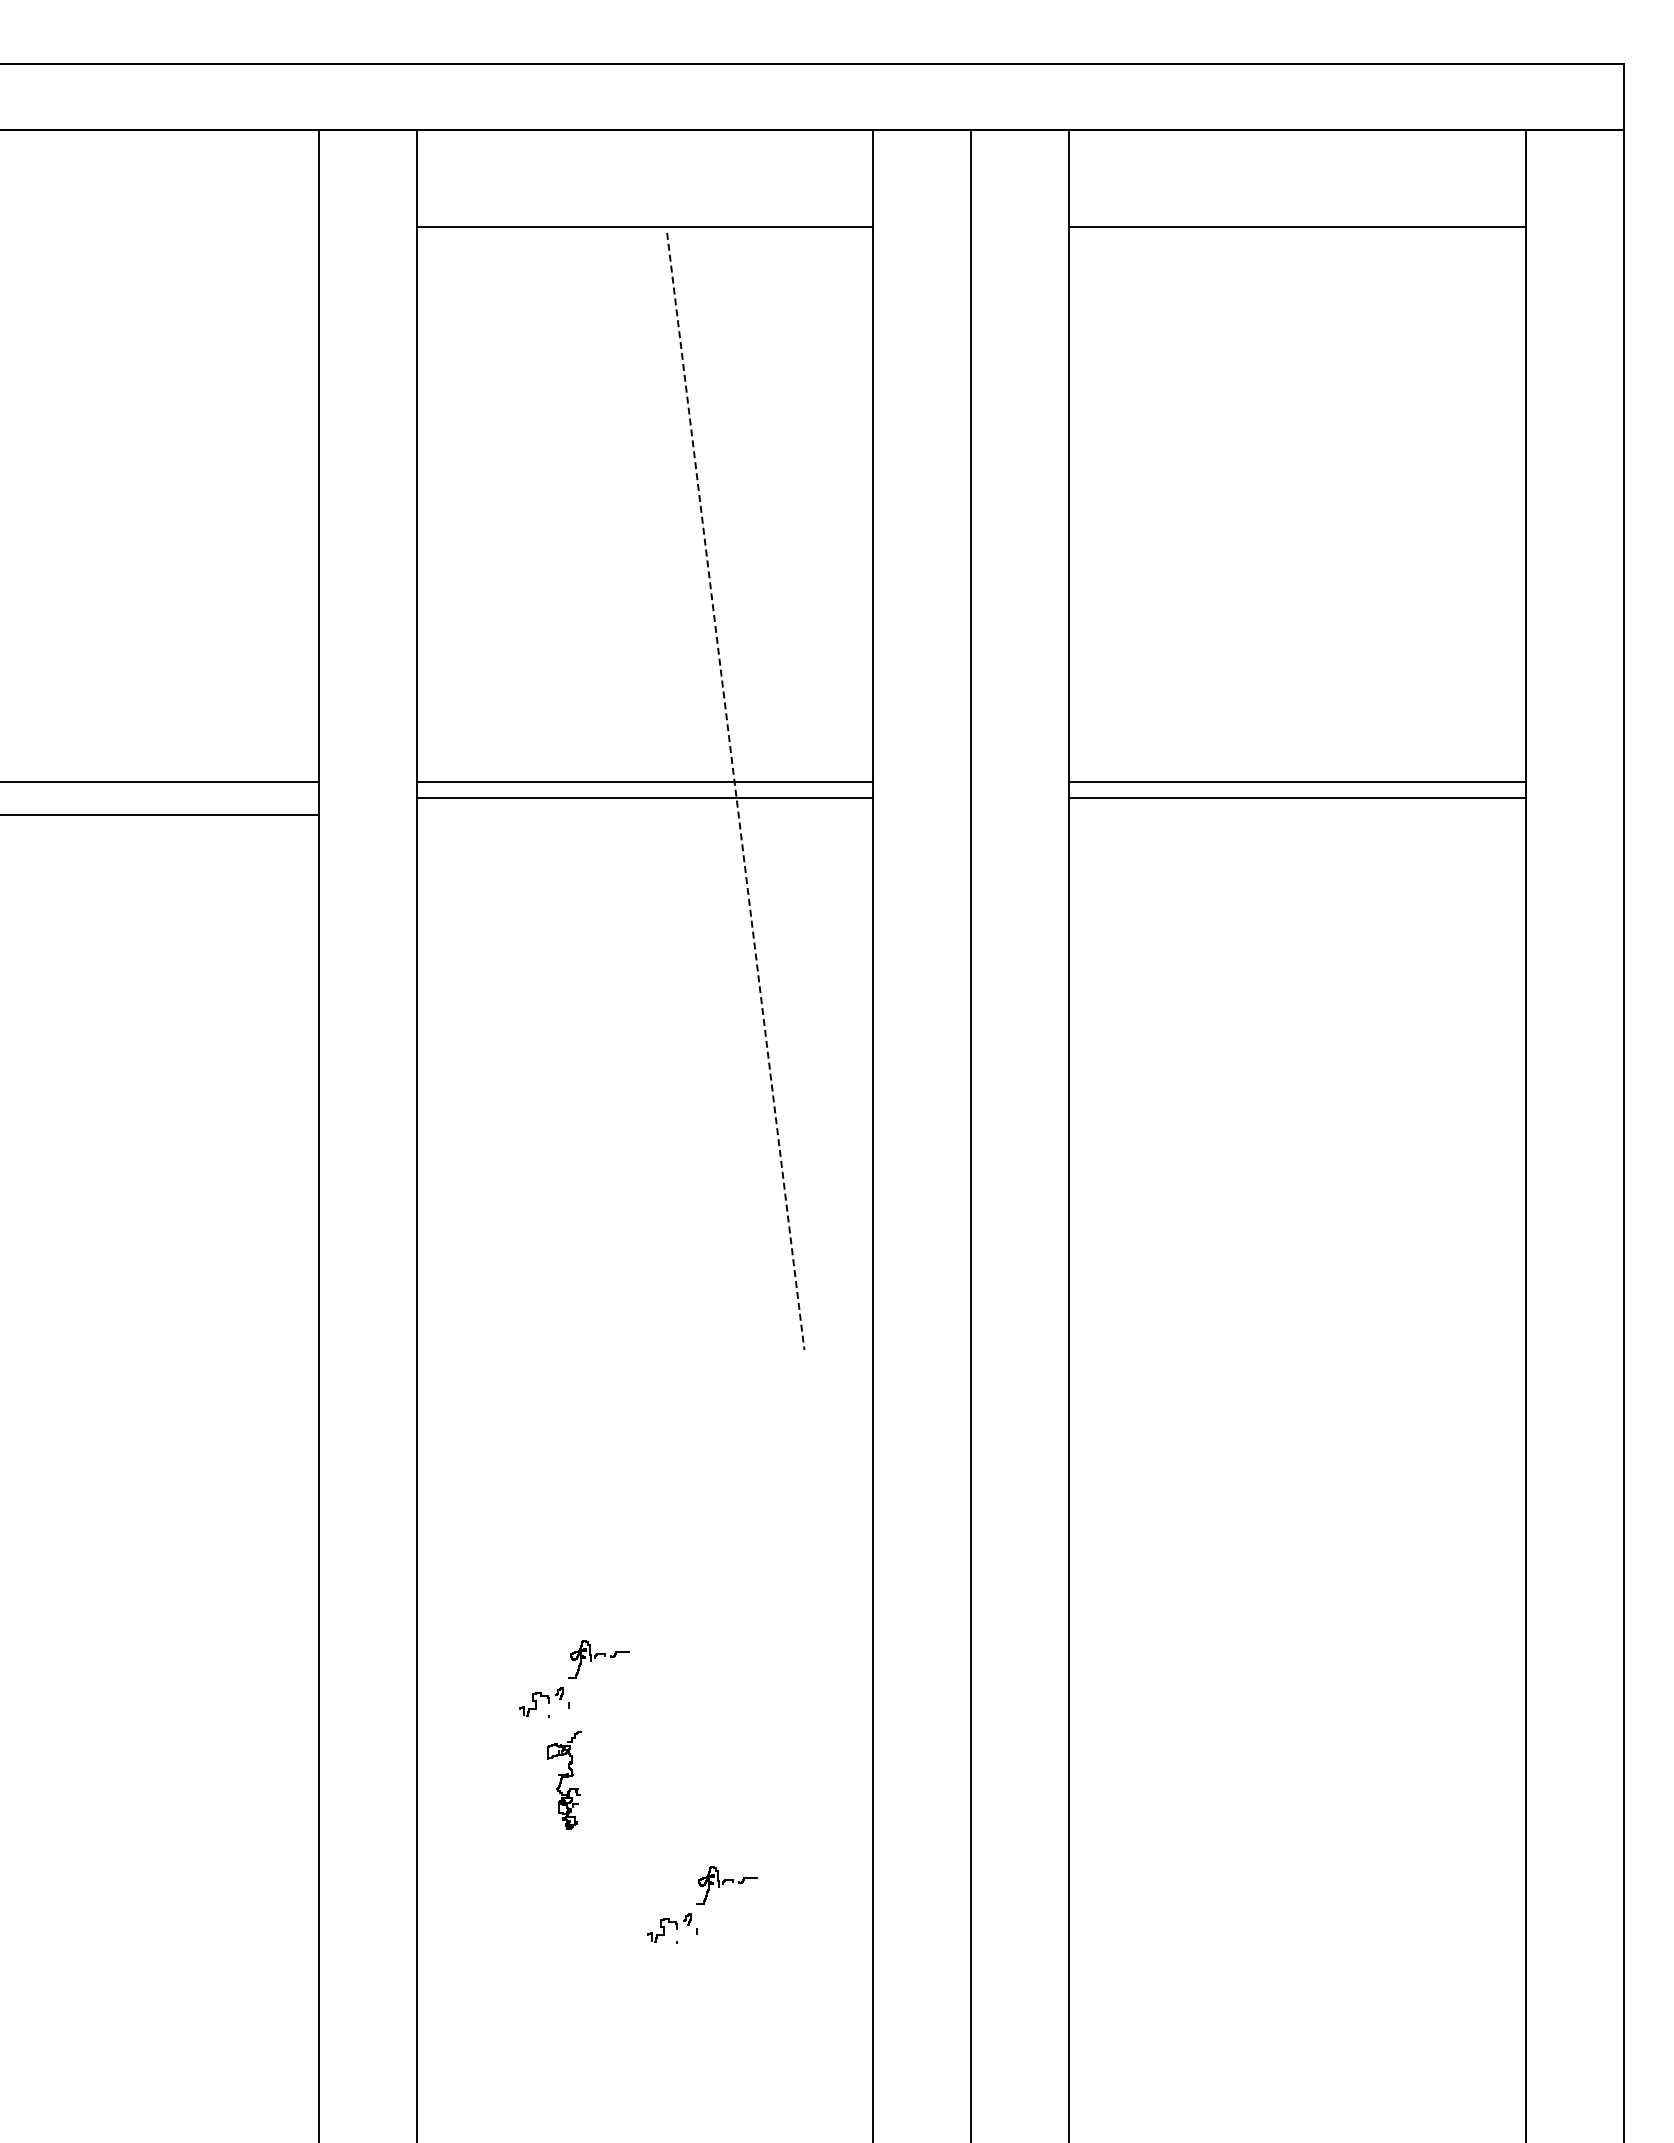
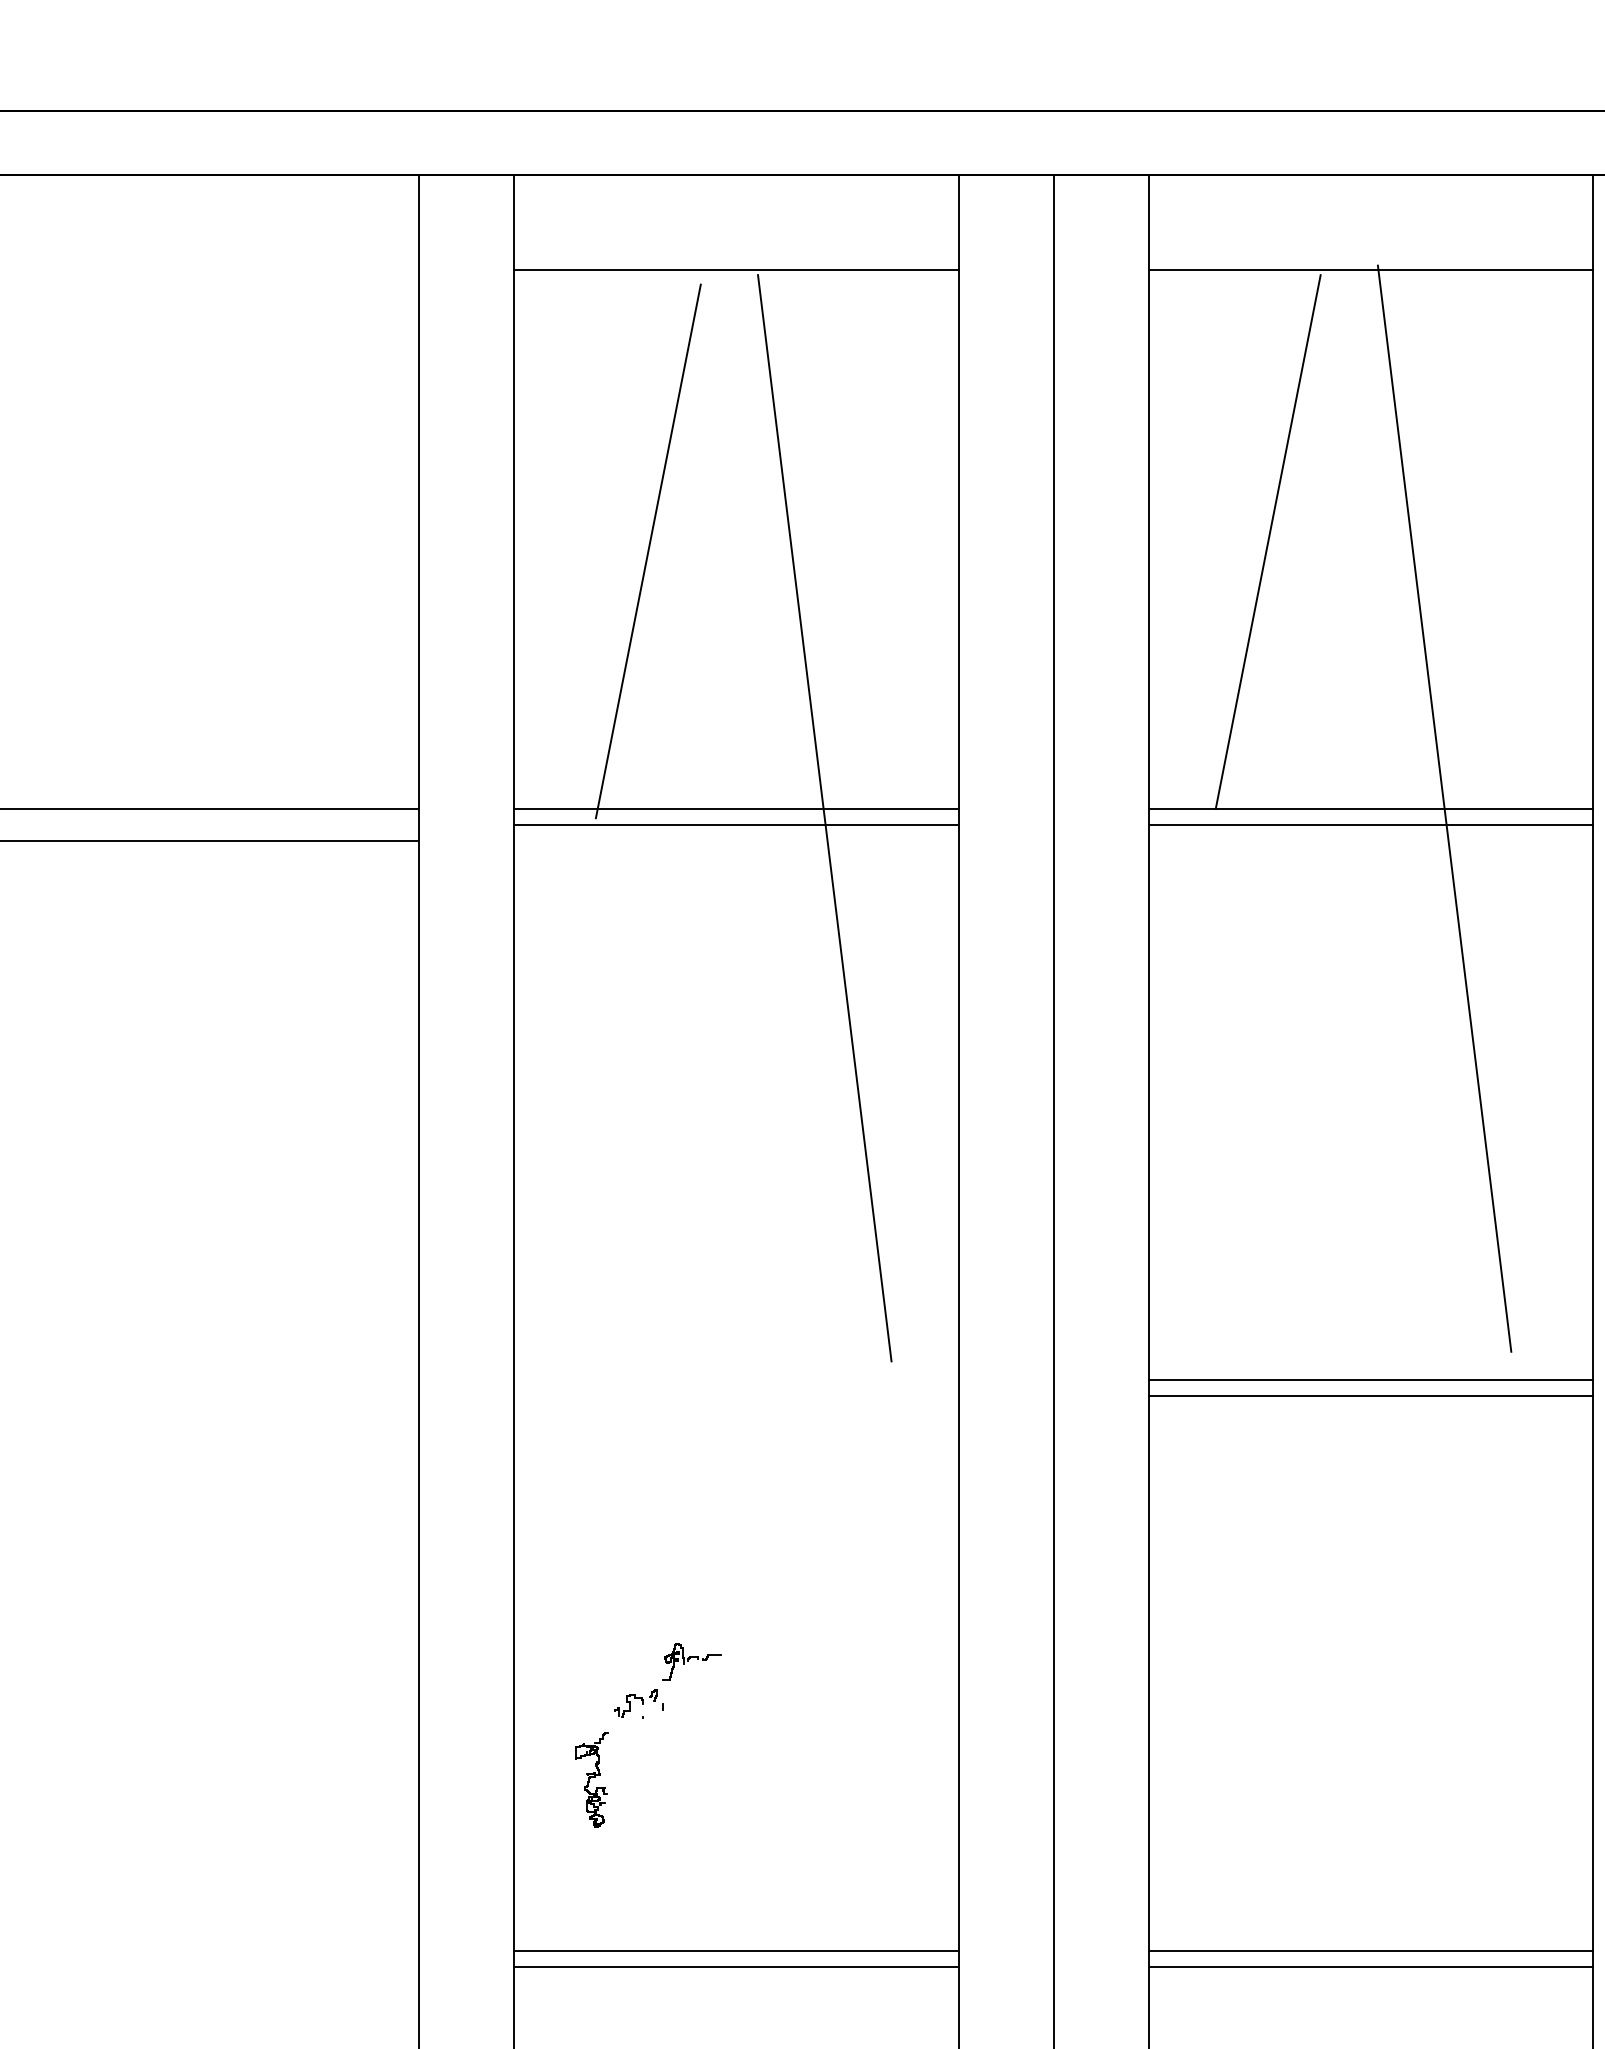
line: (1191, 506) -> (1267, 541), added
line: (554, 516) -> (648, 550), added
line: (1372, 781) -> (1443, 808), added
line: (735, 791) -> (824, 818), dashed -> solid
line: (1297, 1369) -> (1371, 1380), added
line: (1297, 1385) -> (1371, 1395), added
part: (564, 1780) -> (592, 1779), moved
part: (702, 1904) -> (792, 1900), removed
line: (644, 1956) -> (736, 1951), added
line: (1297, 1956) -> (1371, 1951), added
line: (644, 1972) -> (736, 1966), added
line: (1297, 1972) -> (1371, 1966), added

